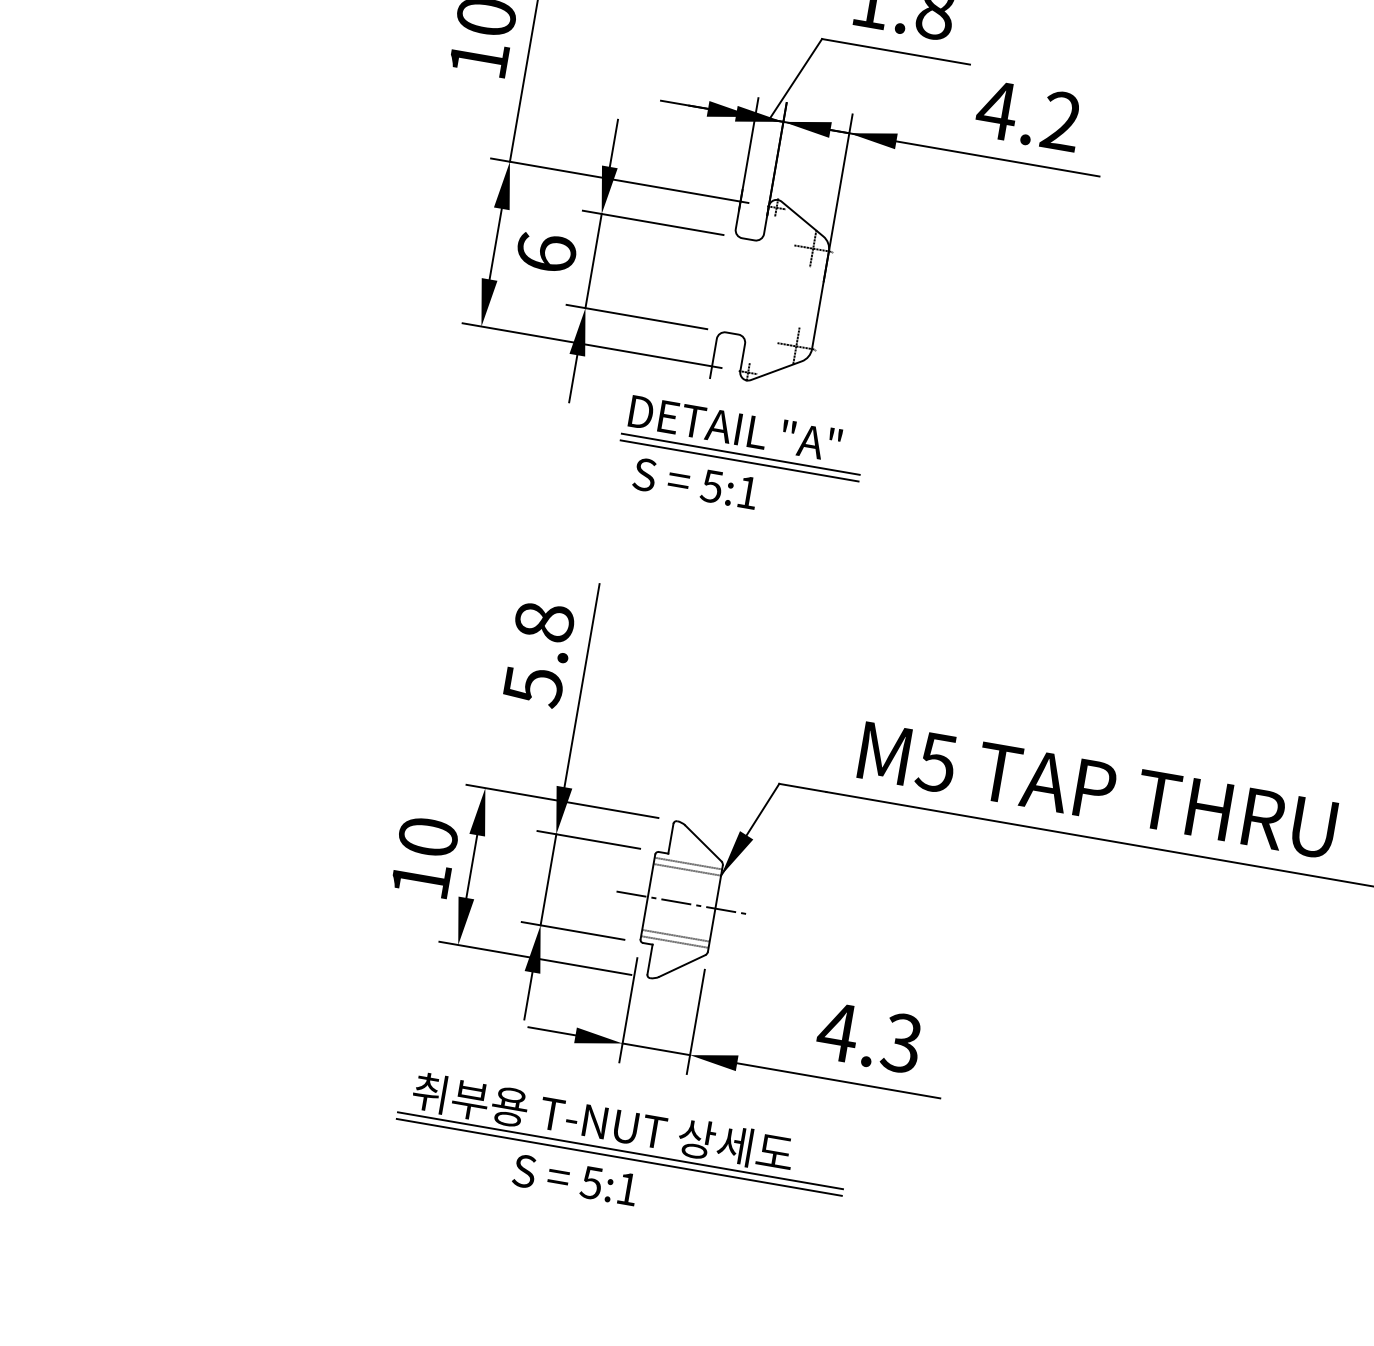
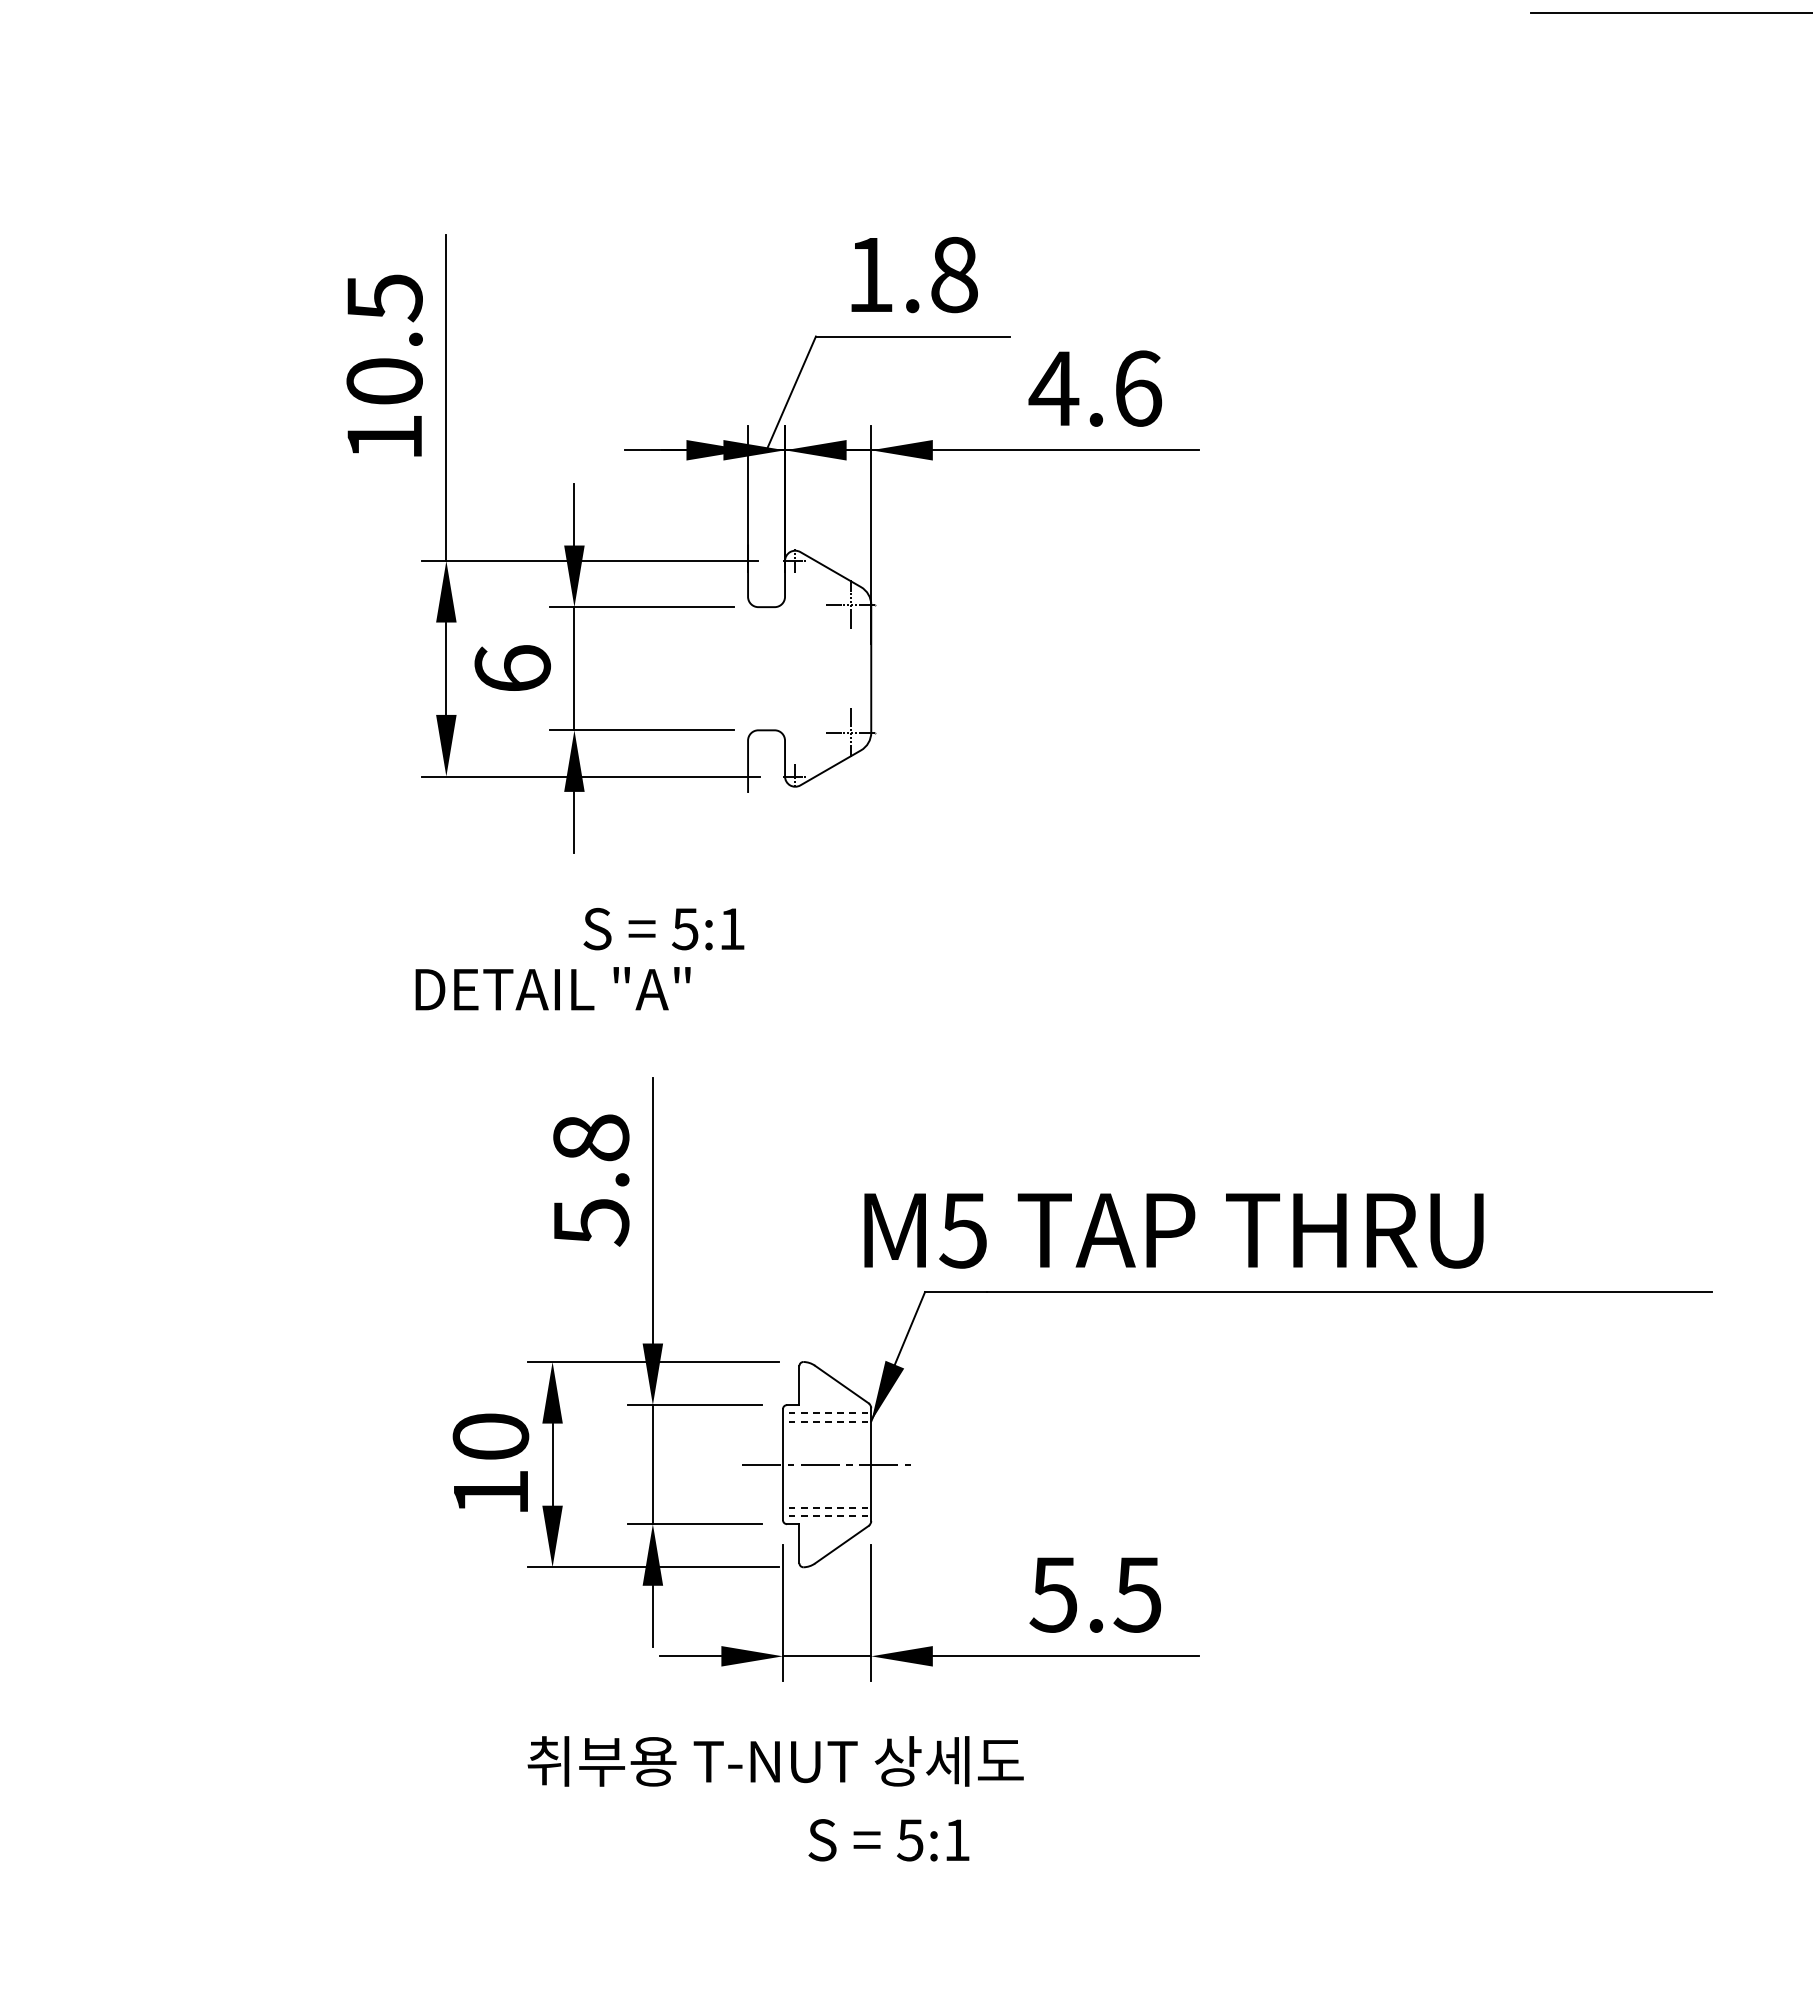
text: (1061, 121) -> (1138, 388), 4.2 -> 4.6
text: (734, 427) -> (552, 988), moved
line: (740, 453) -> (803, 881), removed
line: (739, 460) -> (803, 890), removed
text: (695, 483) -> (663, 929), moved
text: (1097, 790) -> (1173, 1230), moved
text: (868, 1037) -> (1094, 1594), 4.3 -> 5.5
line: (620, 1151) -> (803, 1793), removed
line: (619, 1157) -> (803, 1801), removed
text: (574, 1180) -> (888, 1840), moved

